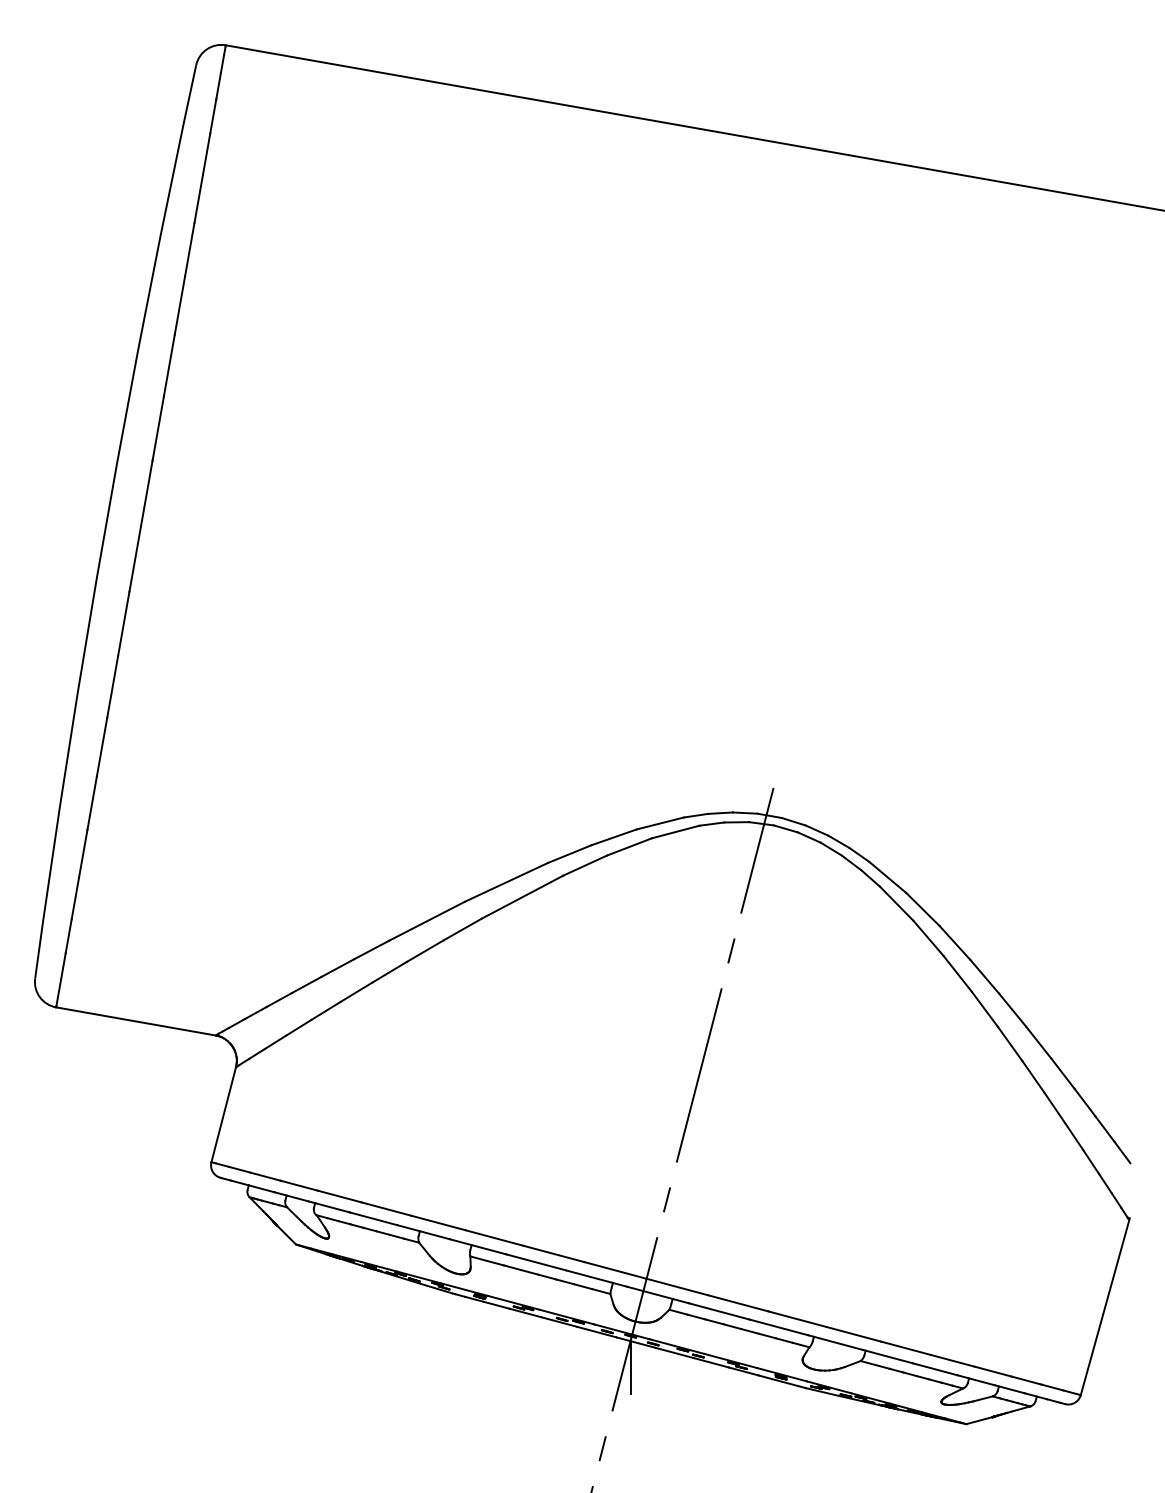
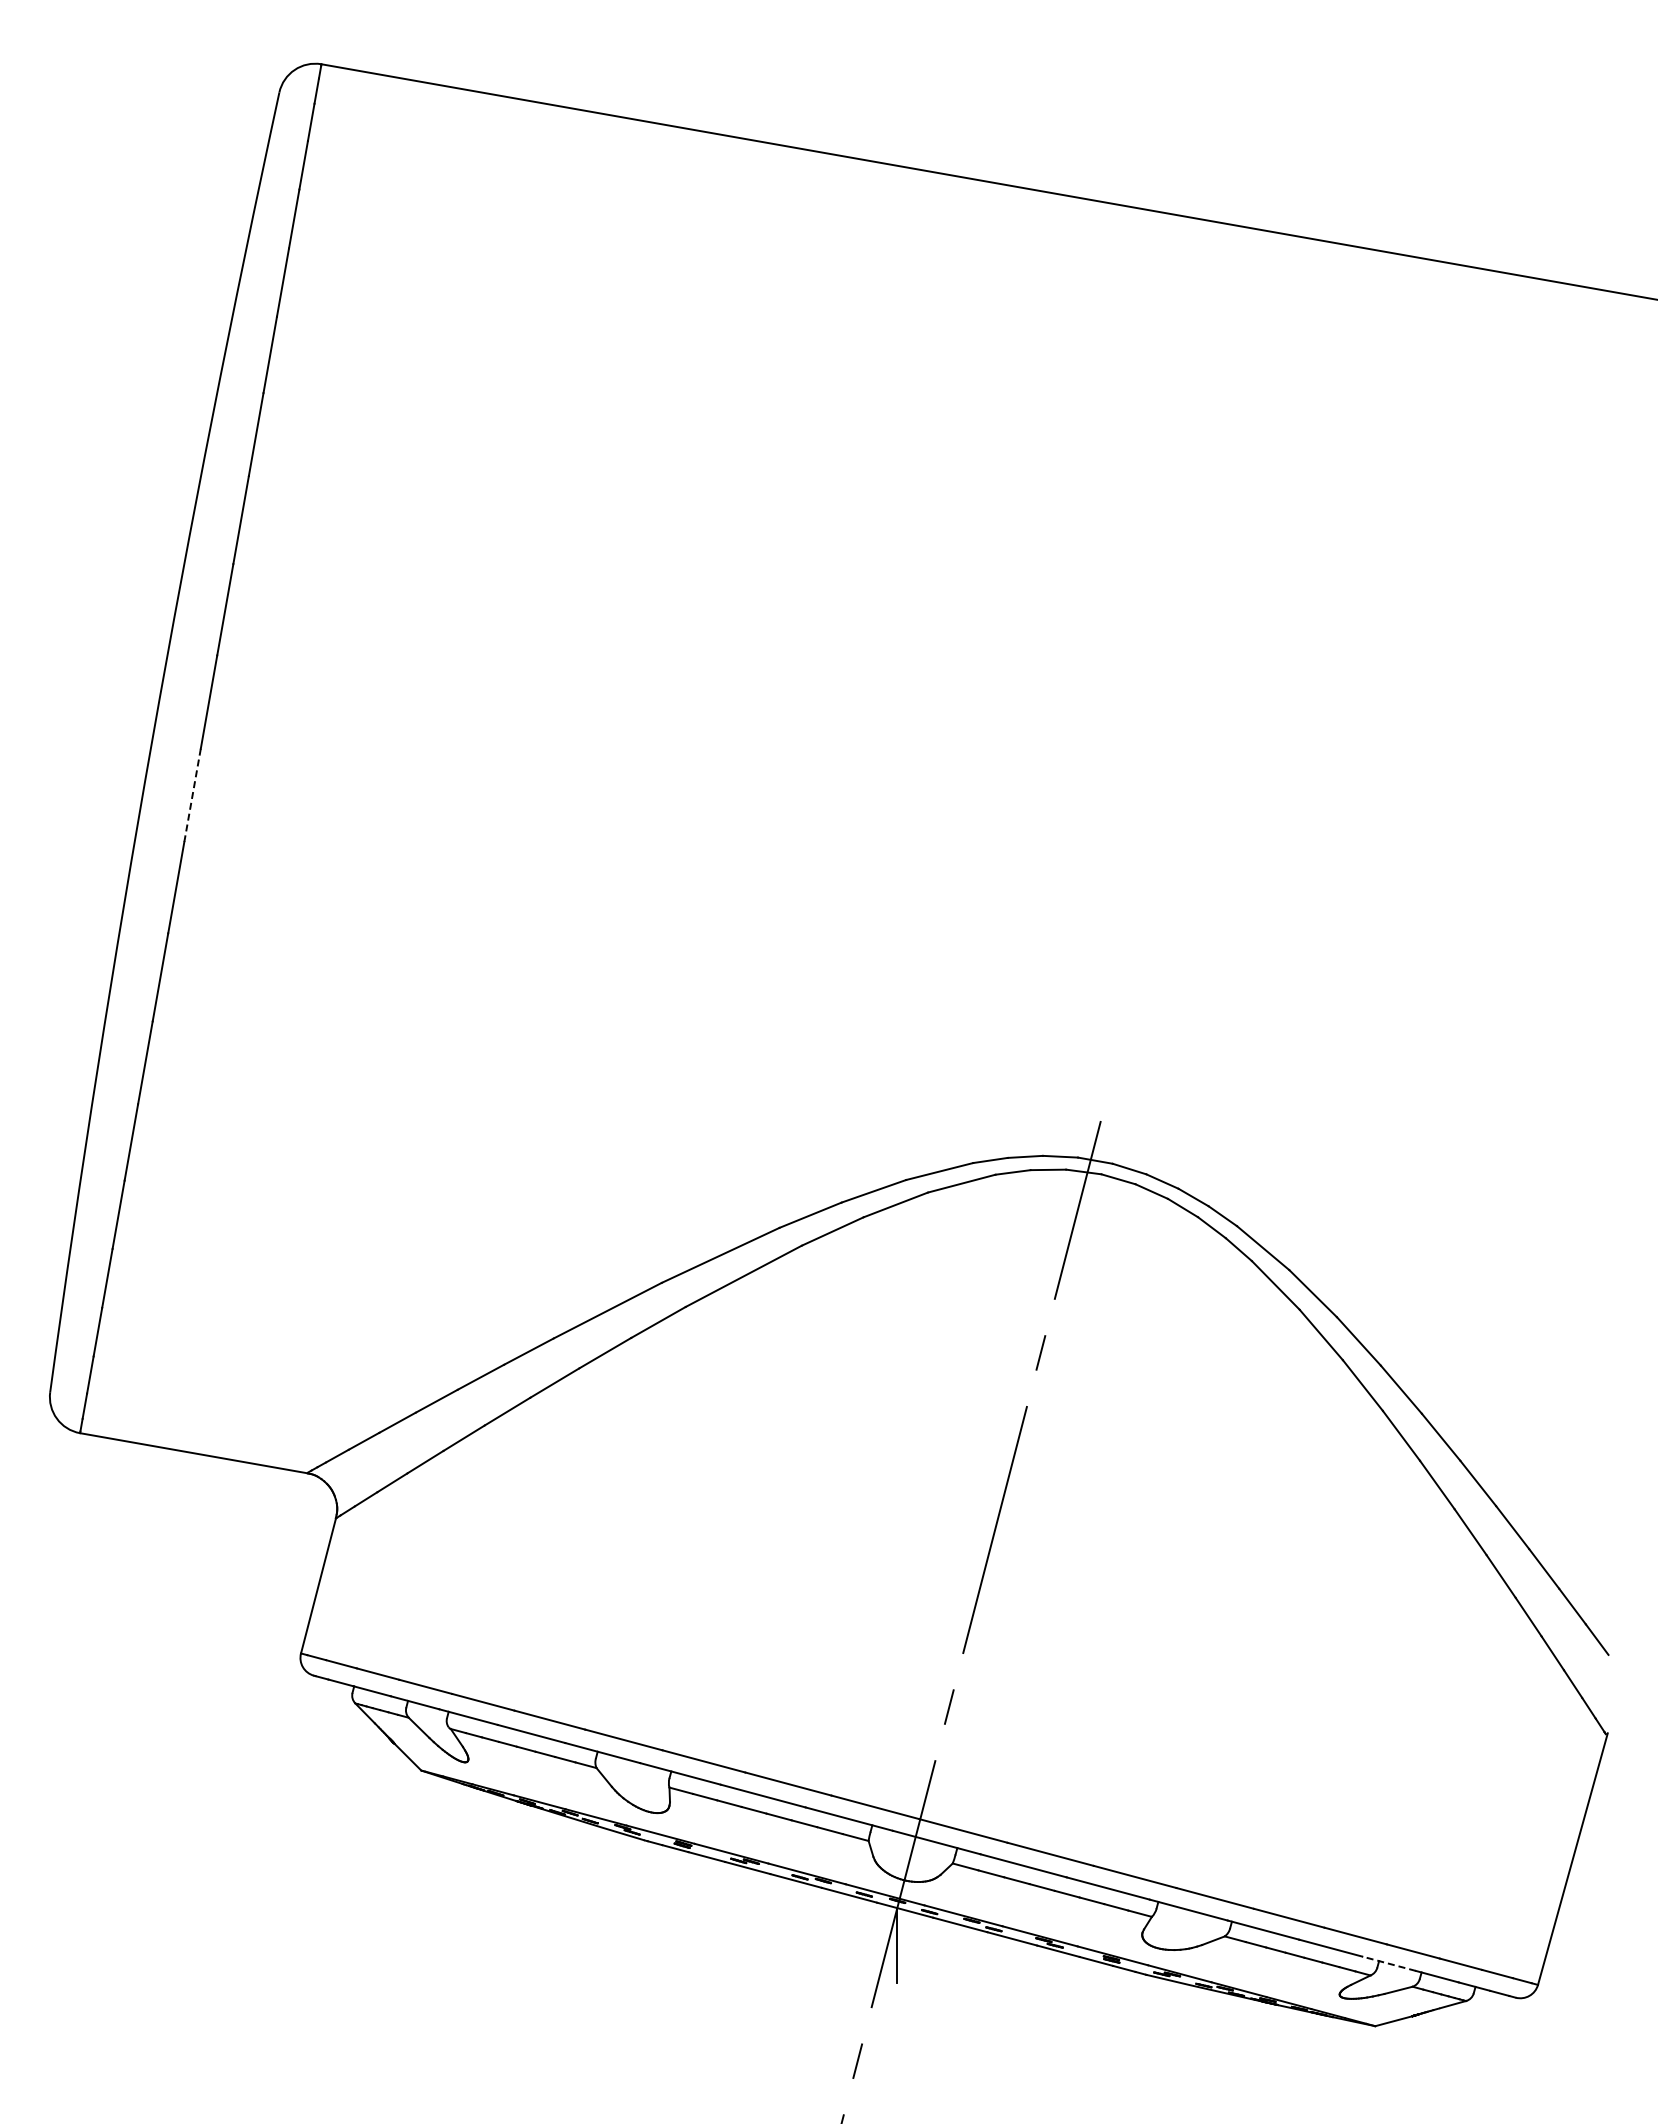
line: (135, 559) -> (192, 795), solid -> dashed
line: (976, 1380) -> (1389, 1963), solid -> dashed

